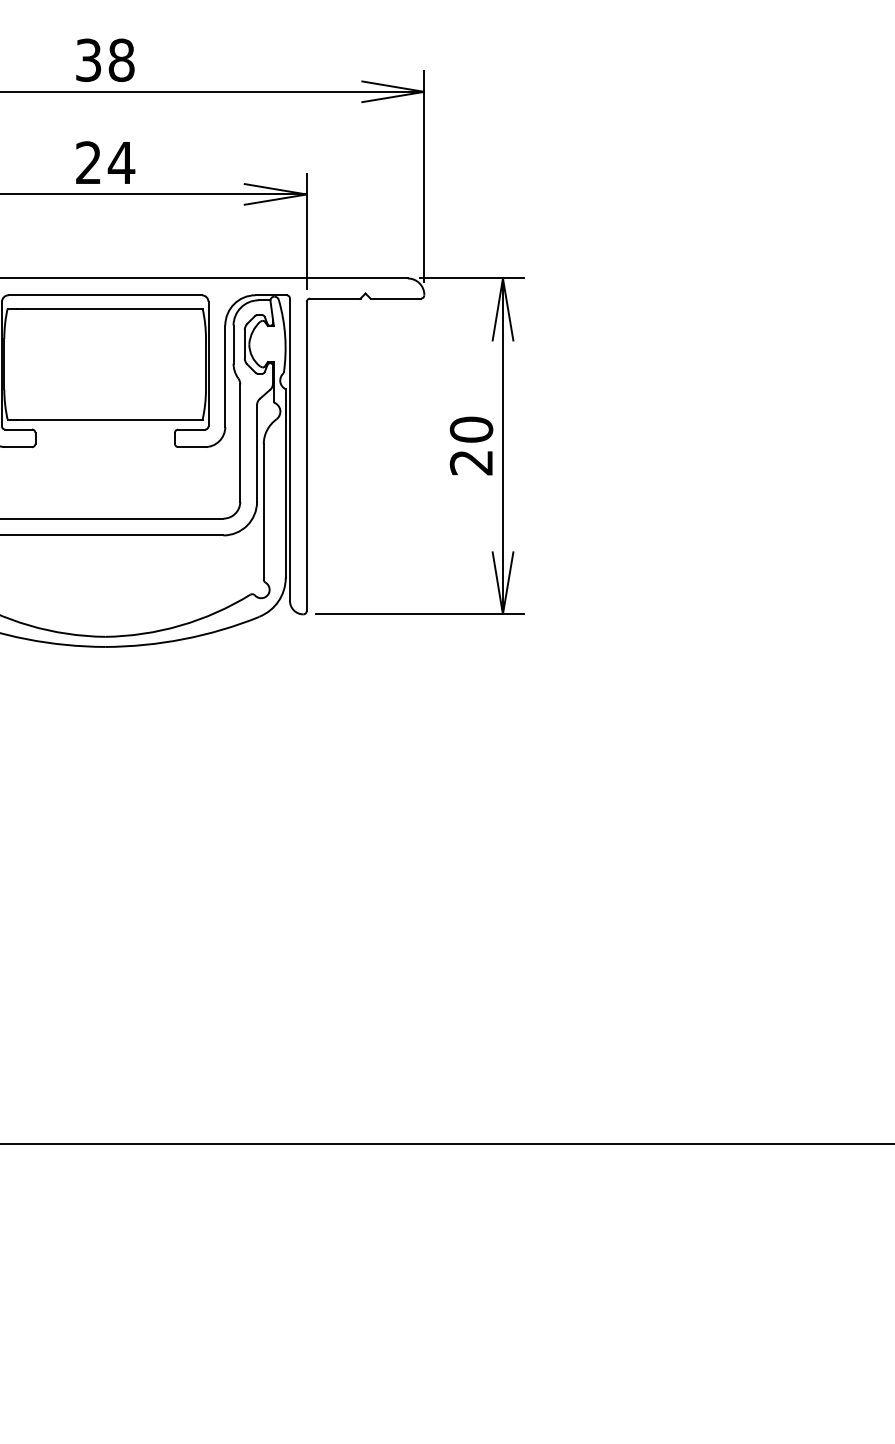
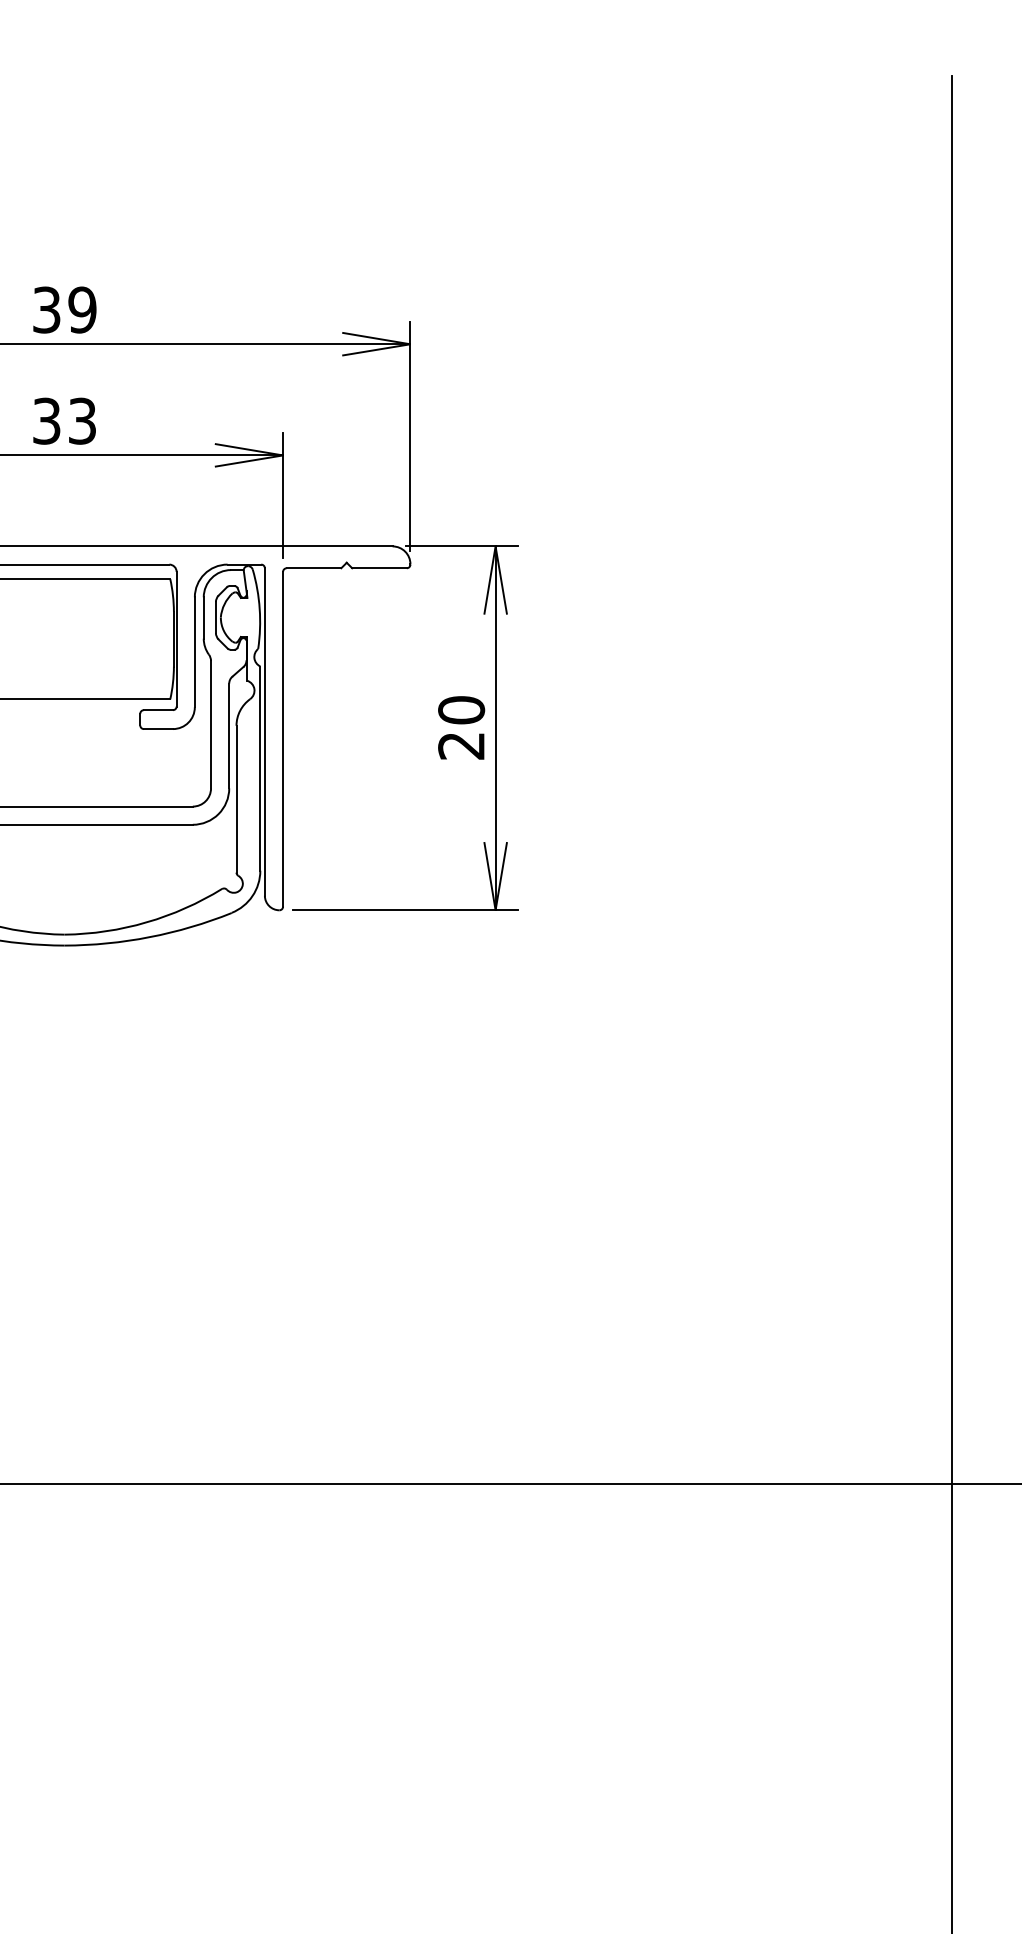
text: (121, 59) -> (82, 309), 38 -> 39
text: (105, 162) -> (65, 420), 24 -> 33

